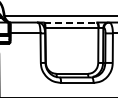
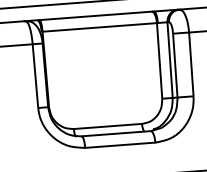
line: (70, 22) -> (95, 15), dashed -> solid

